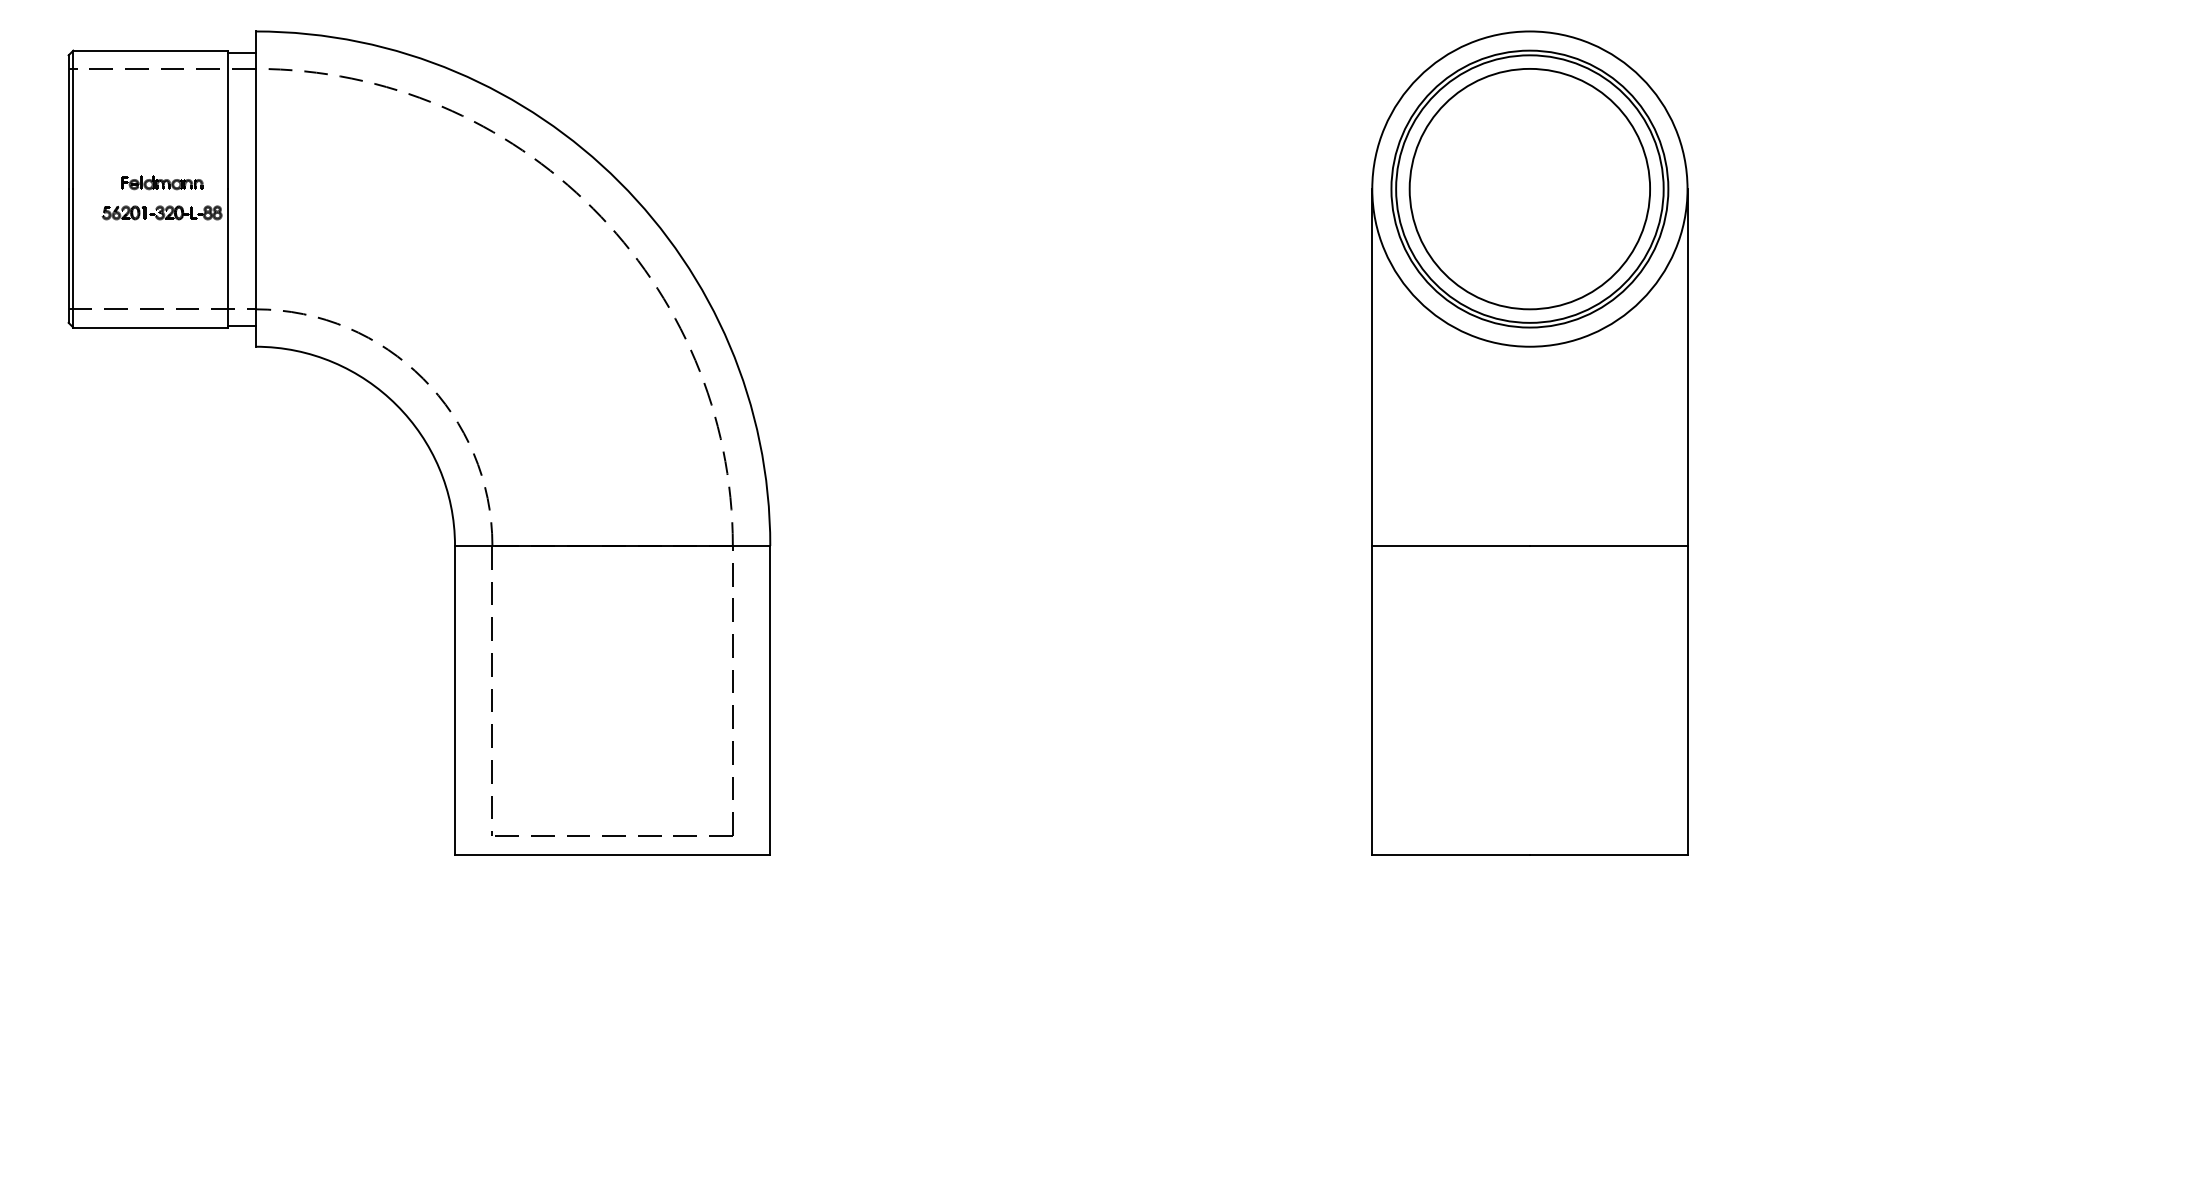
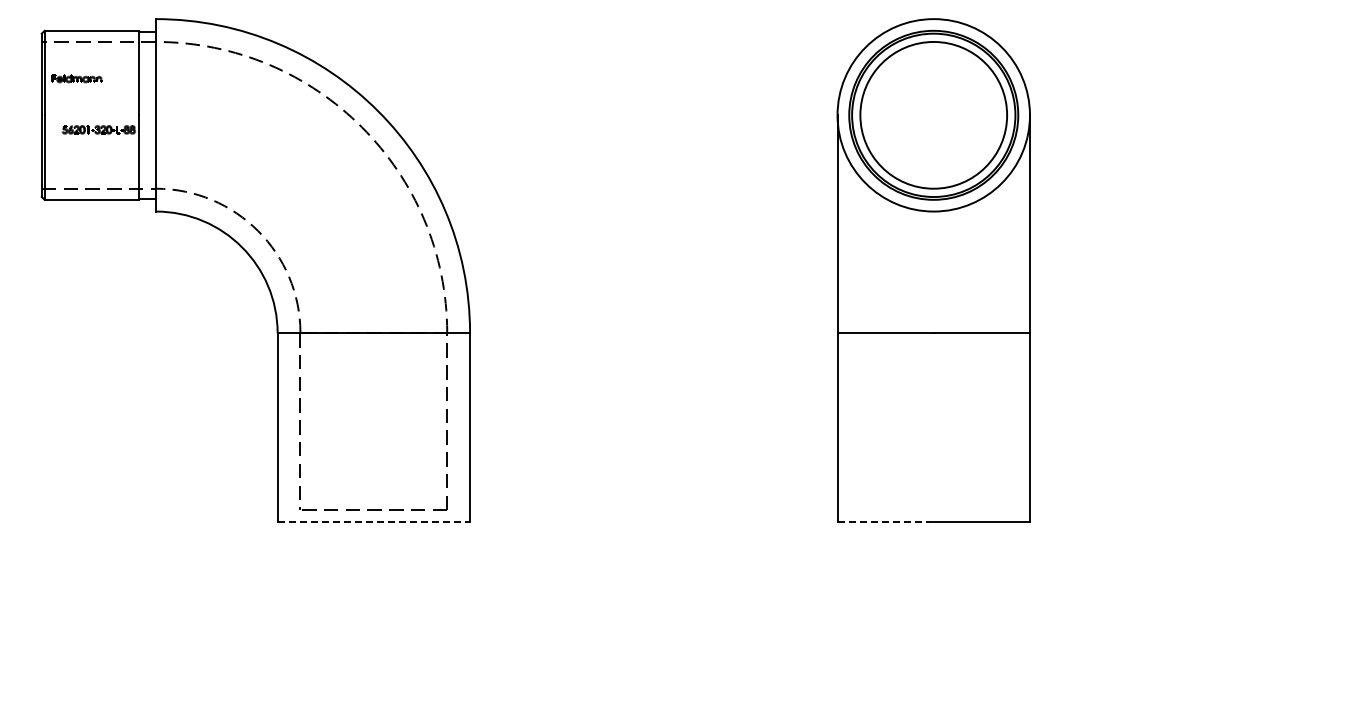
part: (161, 182) -> (76, 78), moved
line: (613, 854) -> (374, 521), solid -> dashed
line: (1452, 854) -> (886, 521), solid -> dashed

